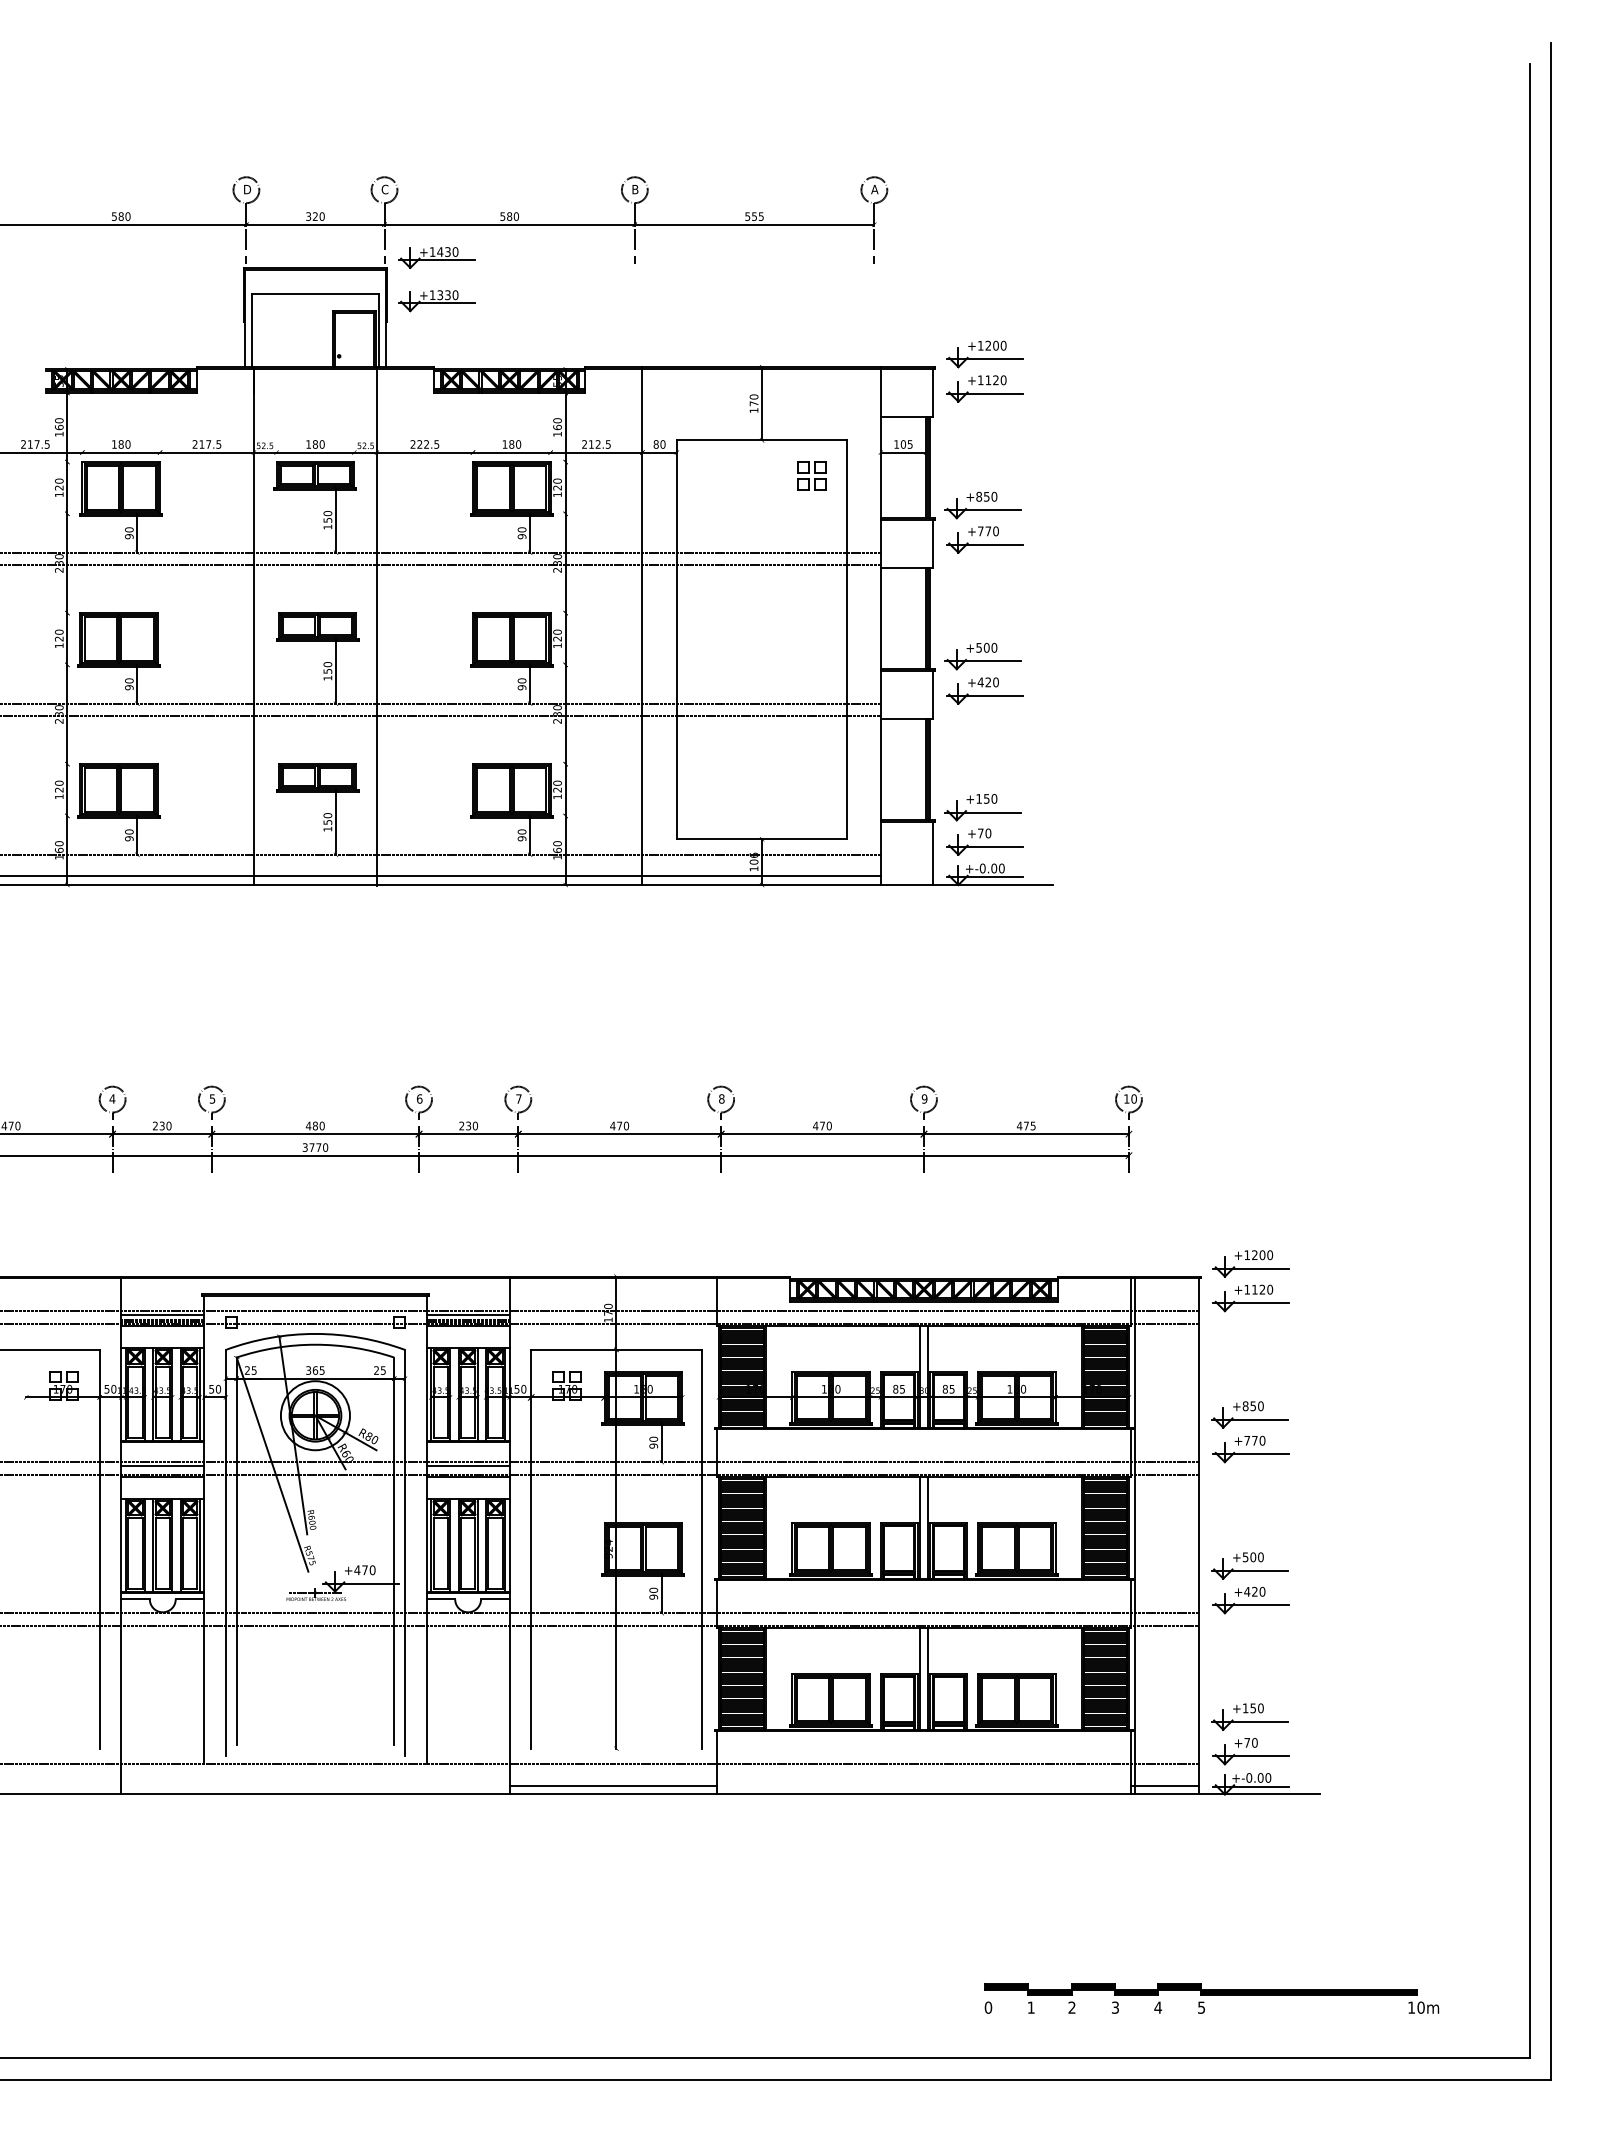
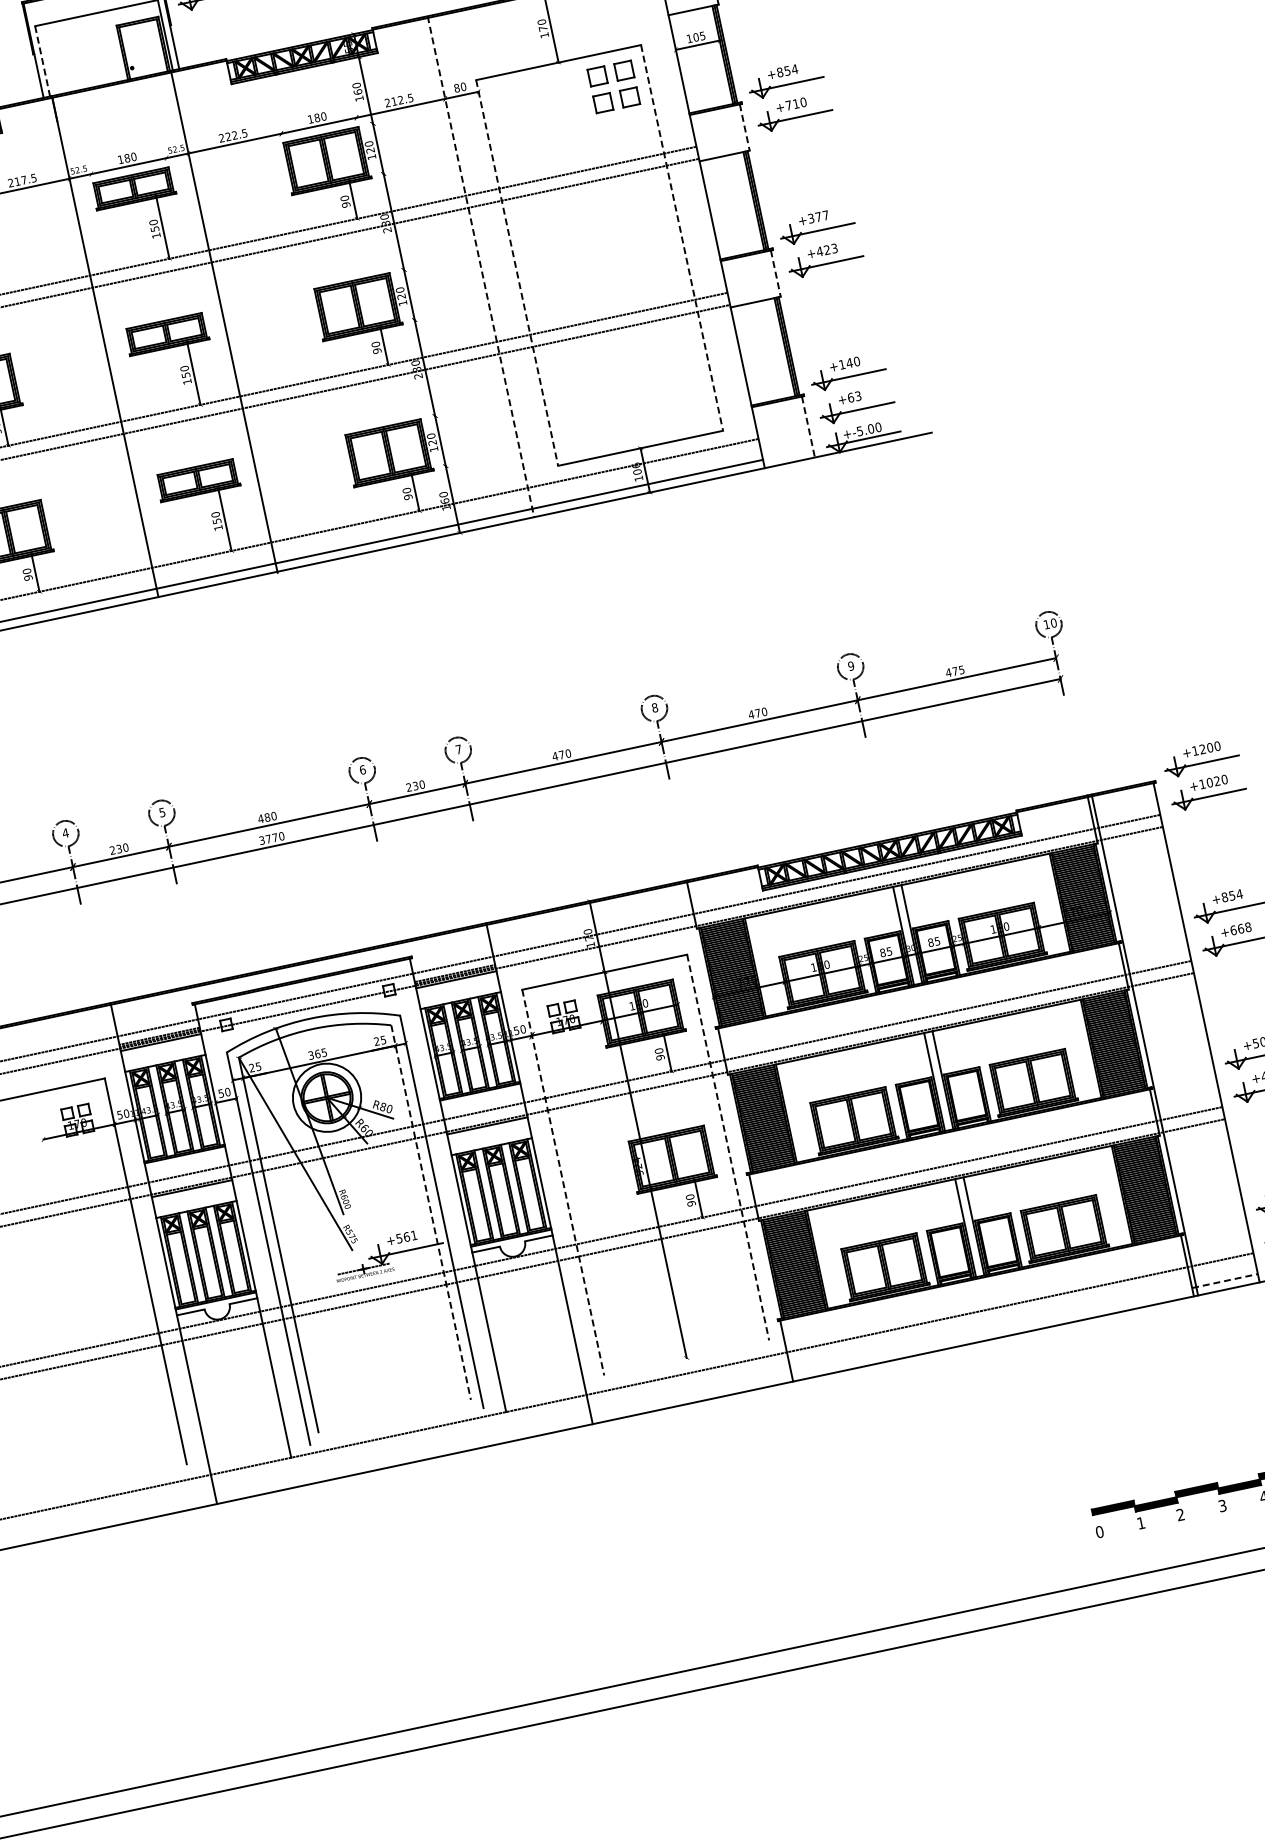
line: (252, 331) -> (43, 61), solid -> dashed
part: (811, 475) -> (613, 86), size x1.6
text: (994, 496) -> (794, 69), +850 -> +854
text: (988, 531) -> (796, 104), +770 -> +710
line: (932, 543) -> (744, 127), solid -> dashed
line: (642, 626) -> (481, 267), solid -> dashed
line: (676, 640) -> (516, 273), solid -> dashed
line: (847, 640) -> (682, 238), solid -> dashed
text: (986, 647) -> (818, 216), +500 -> +377
text: (995, 682) -> (834, 248), +420 -> +423
line: (932, 694) -> (775, 273), solid -> dashed
text: (986, 798) -> (849, 362), +150 -> +140
text: (984, 833) -> (854, 397), +70 -> +63
line: (932, 853) -> (808, 427), solid -> dashed
text: (982, 868) -> (859, 431), +-0.00 -> +-5.00
text: (1254, 1289) -> (1209, 782), +1120 -> +1020
line: (162, 1315) -> (158, 1032), removed
line: (467, 1315) -> (453, 969), removed
text: (1260, 1406) -> (1239, 894), +850 -> +854
text: (1254, 1440) -> (1240, 928), +770 -> +668
line: (162, 1466) -> (189, 1178), removed
line: (467, 1466) -> (484, 1115), removed
line: (531, 1549) -> (563, 1182), solid -> dashed
line: (701, 1549) -> (727, 1147), solid -> dashed
line: (394, 1551) -> (431, 1212), solid -> dashed
text: (364, 1570) -> (406, 1237), +470 -> +561
line: (612, 1785) -> (690, 1394), removed
line: (1165, 1785) -> (1225, 1280), solid -> dashed

